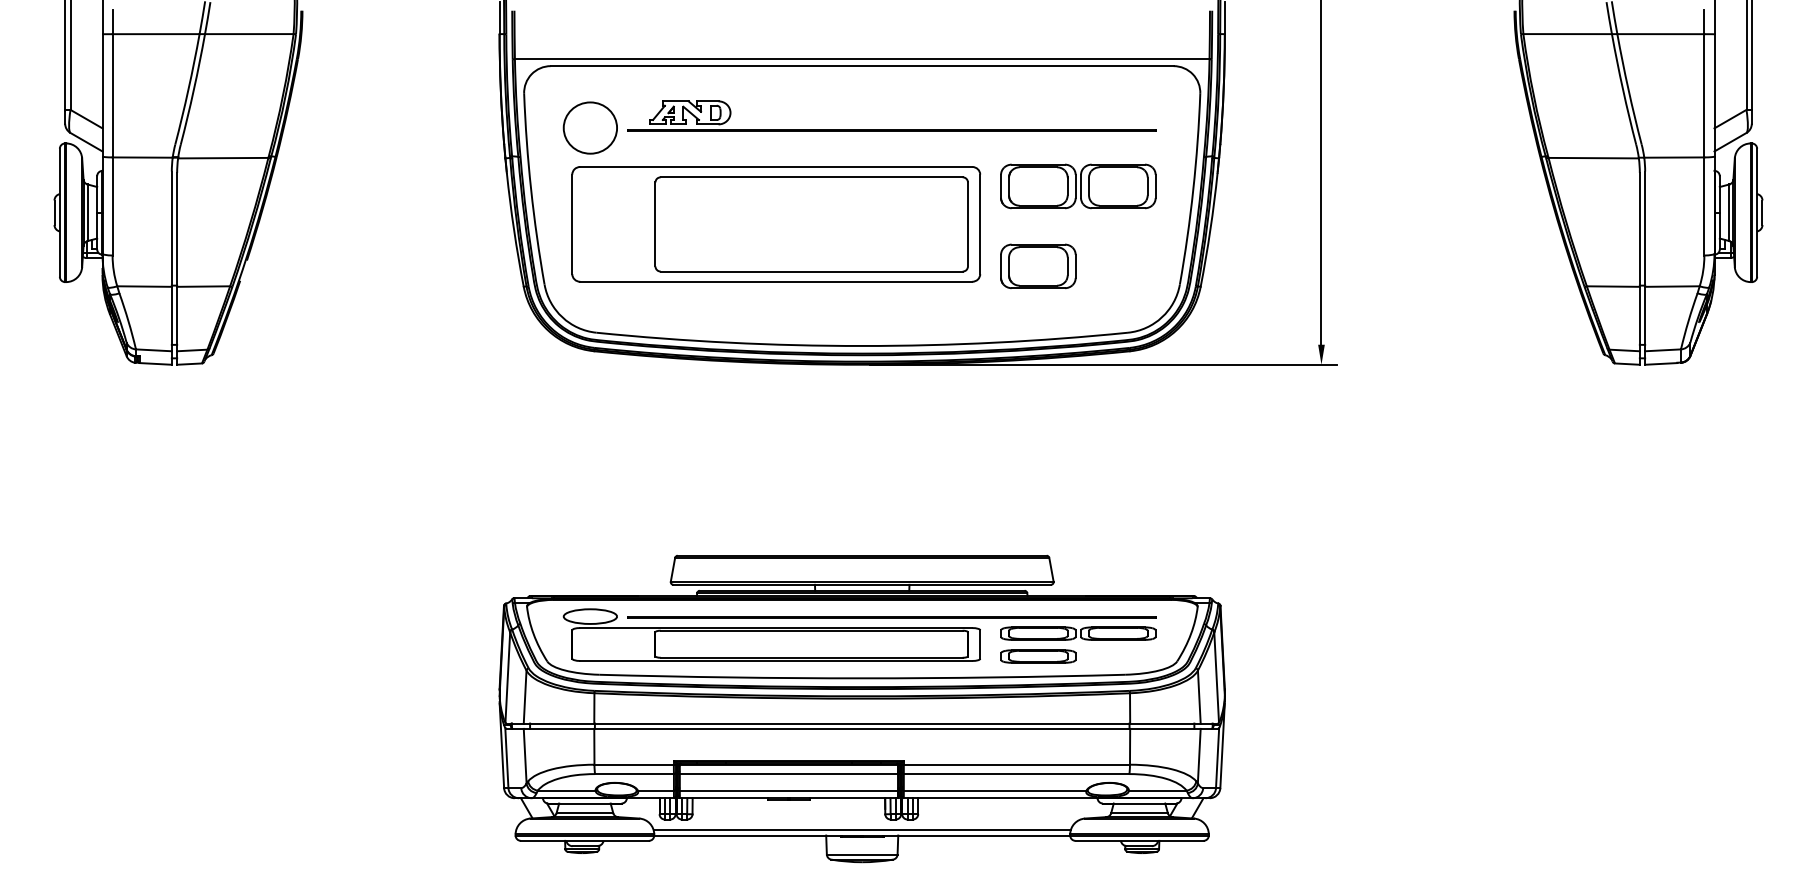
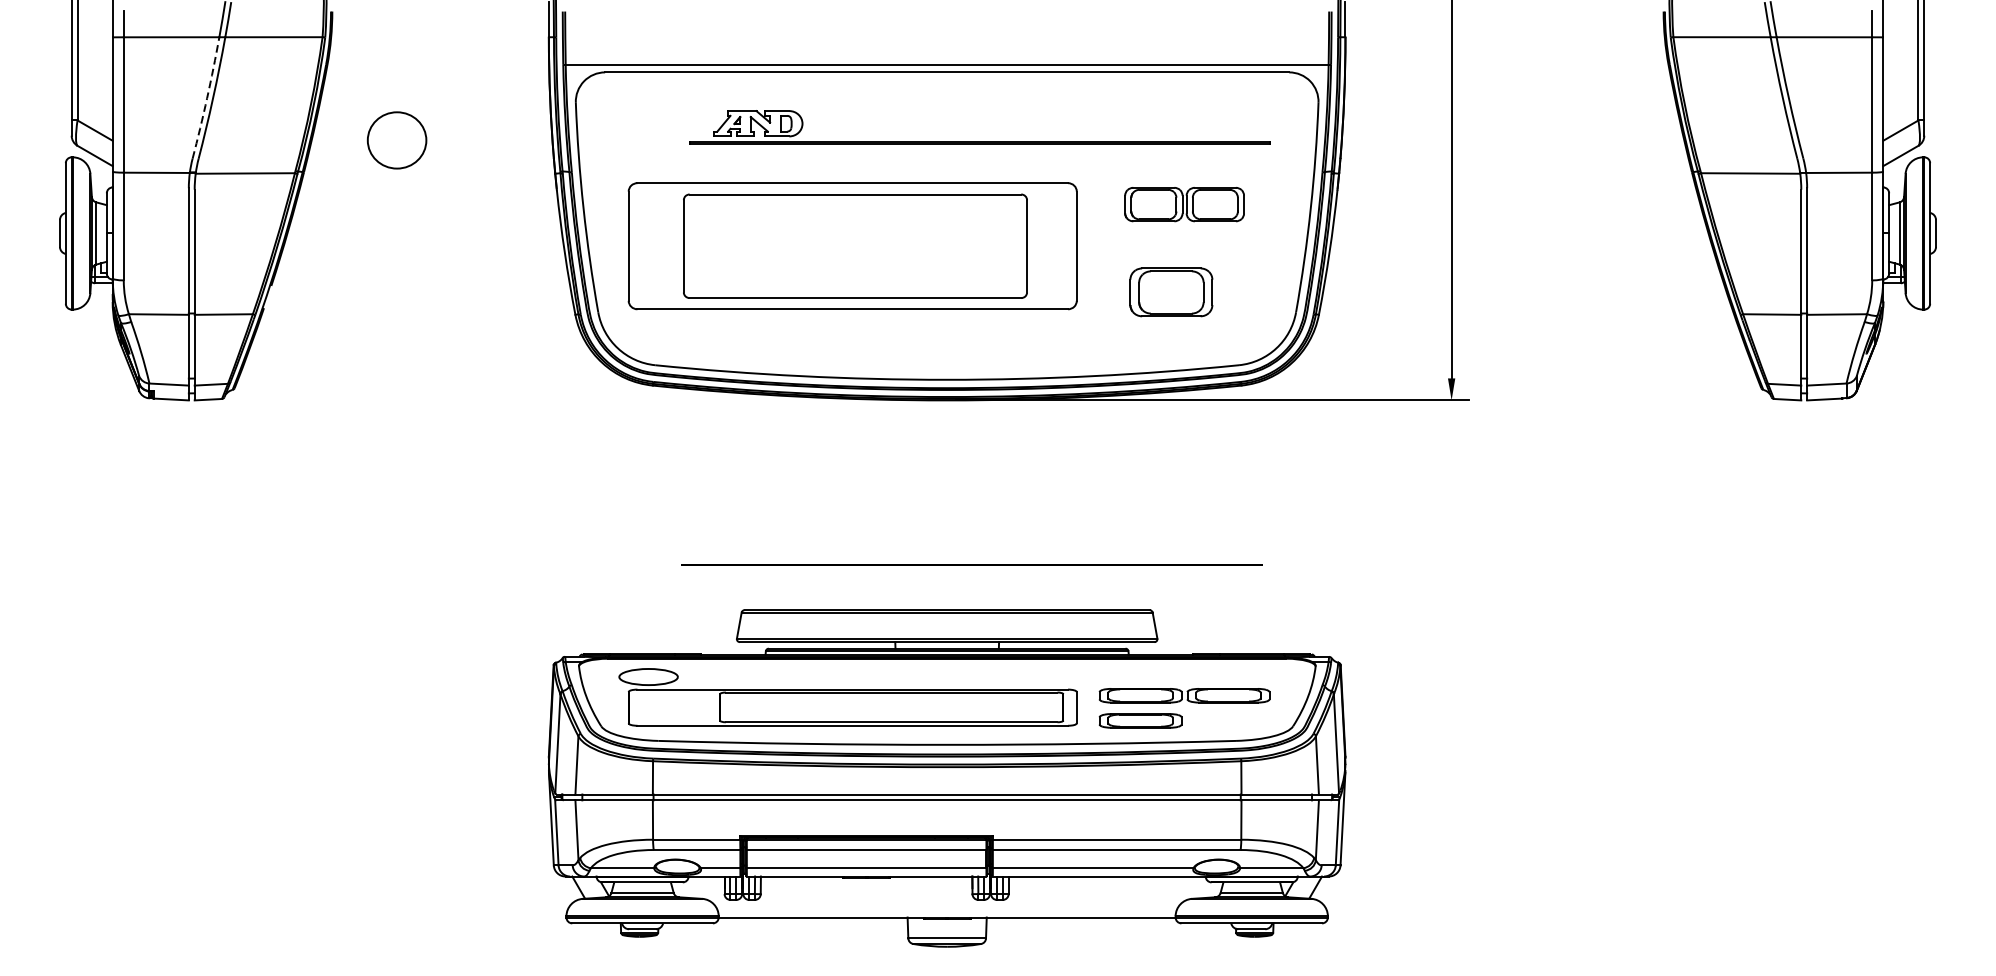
arc: (188, 89) -> (207, 98), solid -> dashed
part: (589, 127) -> (396, 139), moved
part: (1078, 186) -> (1184, 204), size x0.7
part: (811, 224) -> (855, 246), moved
part: (1038, 266) -> (1171, 292), moved
line: (891, 617) -> (971, 564), moved
line: (861, 830) -> (946, 911), removed

